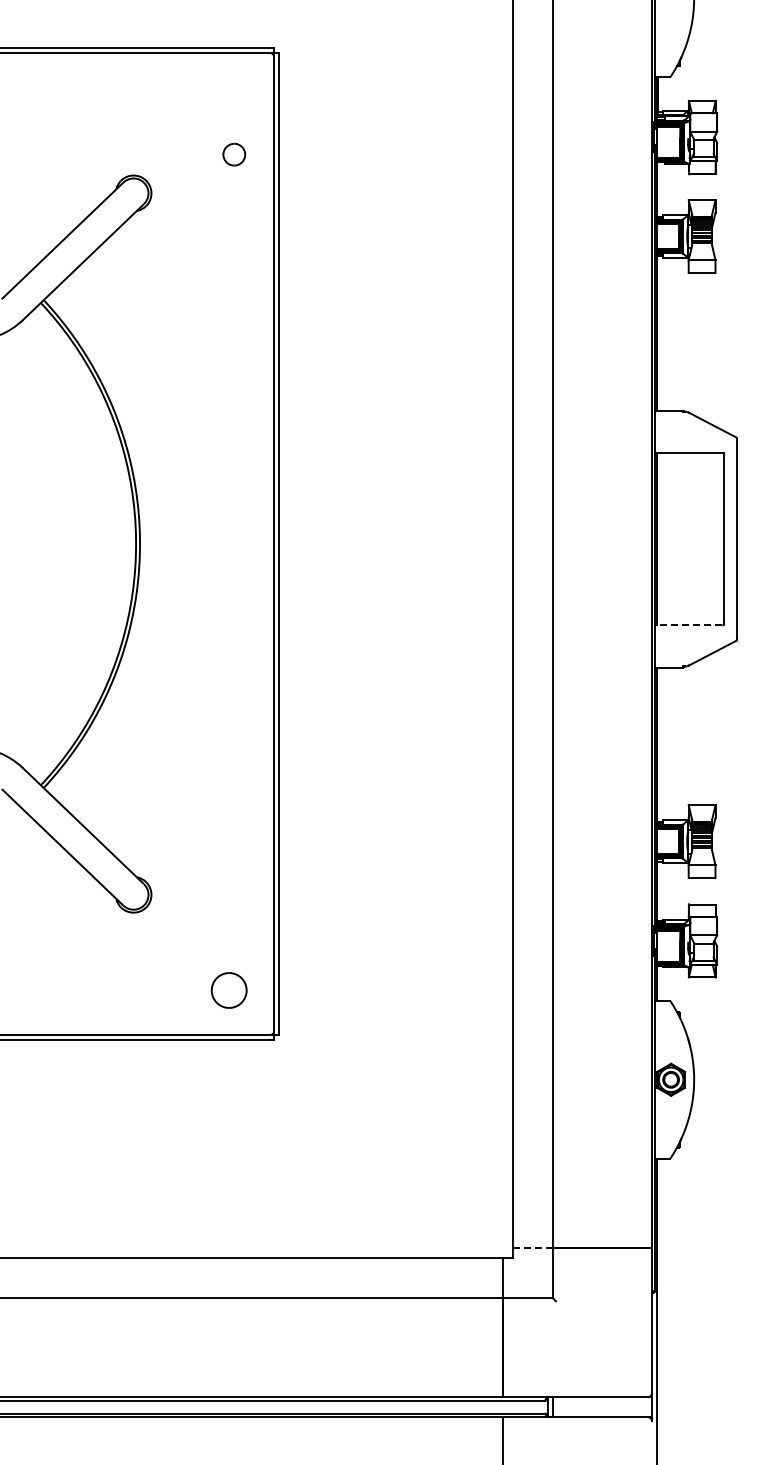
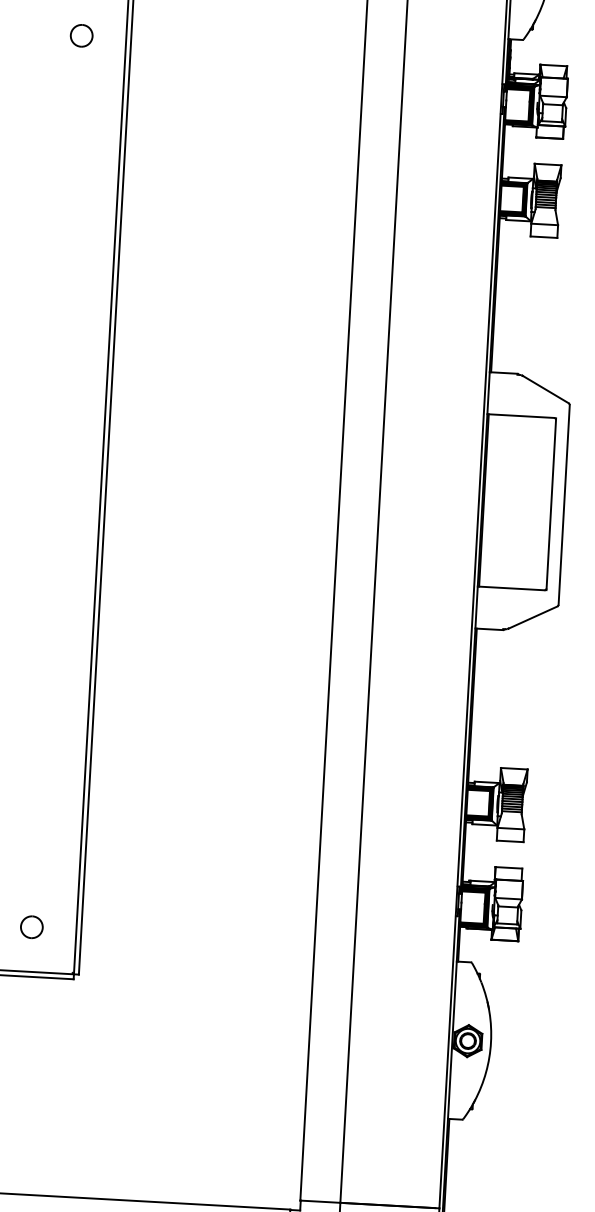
part: (234, 154) -> (81, 35), moved
line: (688, 625) -> (510, 588), dashed -> solid
part: (229, 990) -> (32, 927), size x0.62
line: (532, 1248) -> (320, 1201), dashed -> solid

